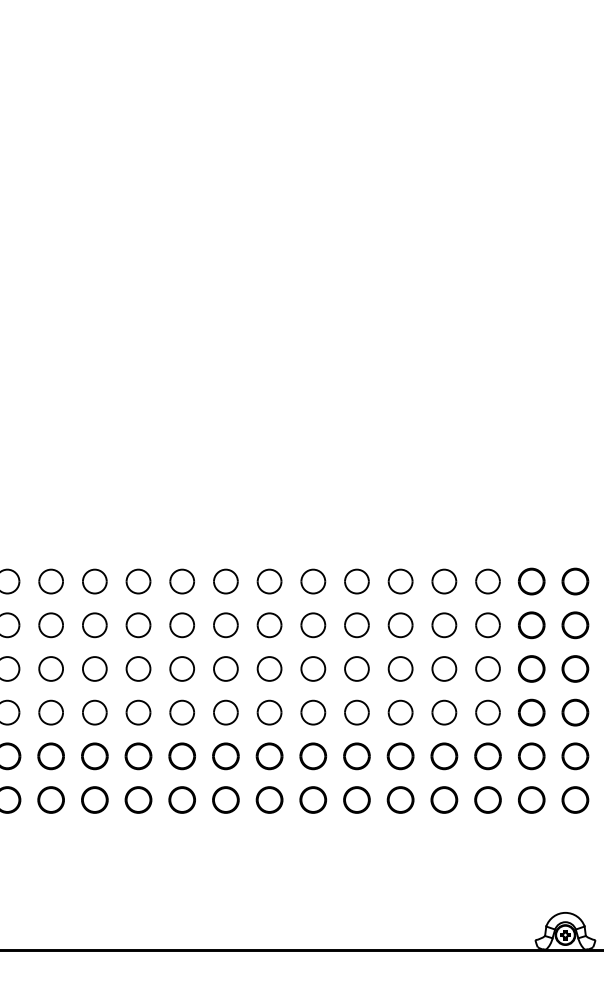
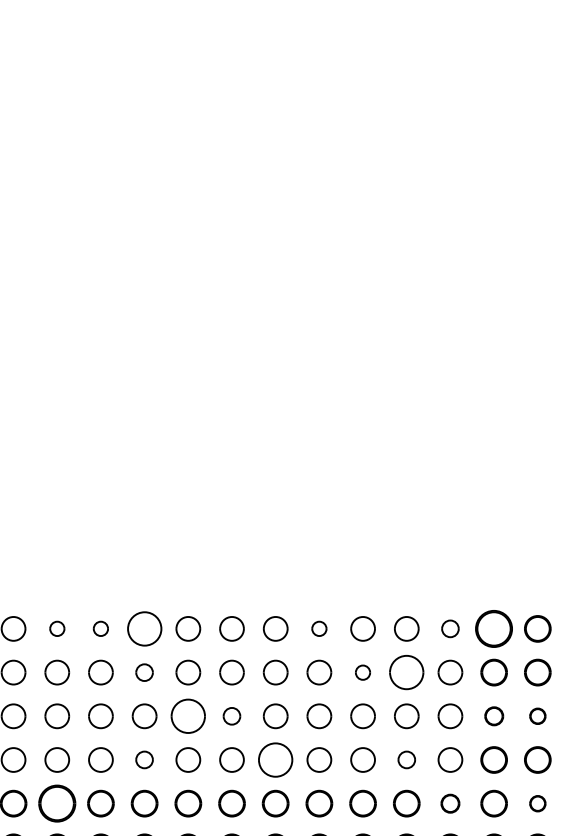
part: (94, 581) -> (56, 628), size x0.6
part: (138, 581) -> (100, 628), size x0.6
part: (181, 581) -> (143, 628), size x1.4
part: (356, 581) -> (318, 628), size x0.6
part: (487, 581) -> (449, 628), size x0.7
part: (531, 581) -> (493, 628), size x1.4
part: (181, 625) -> (143, 672), size x0.7
part: (400, 625) -> (362, 672), size x0.6
part: (444, 625) -> (406, 672), size x1.4
part: (225, 668) -> (187, 715), size x1.4
part: (269, 668) -> (231, 715), size x0.7
part: (531, 668) -> (493, 715), size x0.7
part: (575, 668) -> (537, 715), size x0.6
part: (181, 712) -> (143, 759), size x0.7
part: (313, 712) -> (275, 759), size x1.4
part: (444, 712) -> (406, 759), size x0.7
part: (94, 756) -> (56, 803), size x1.4
part: (487, 756) -> (449, 803), size x0.7
part: (575, 756) -> (537, 803), size x0.6

